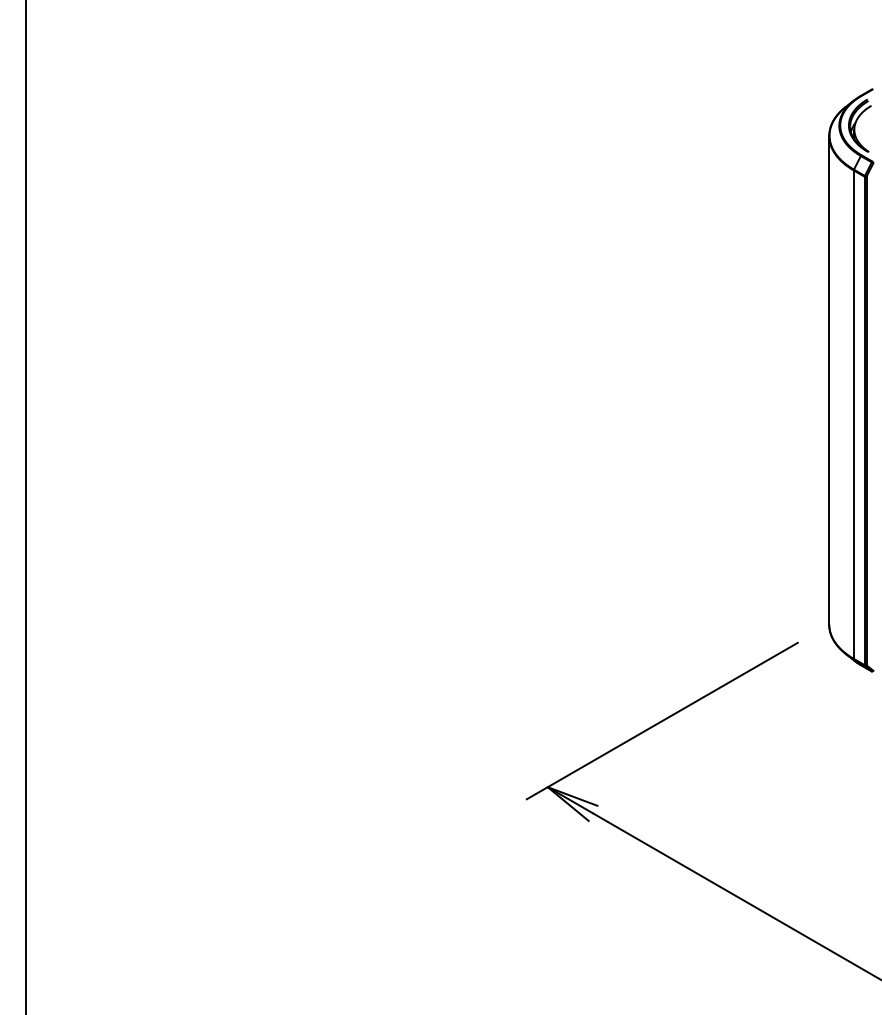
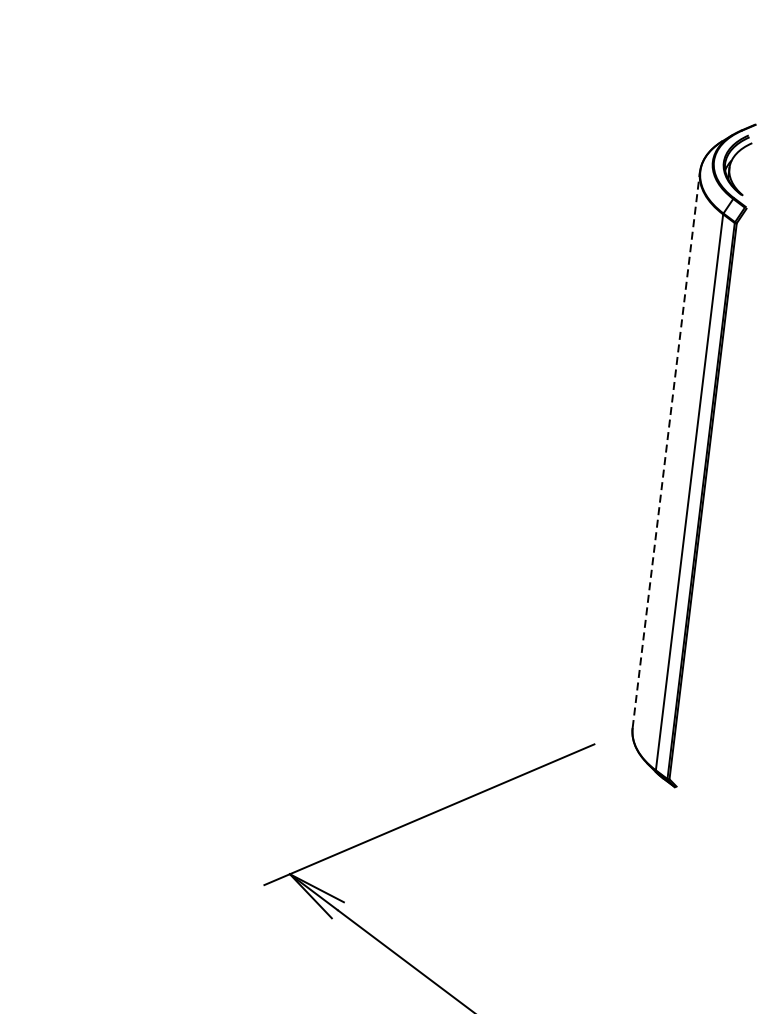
line: (829, 379) -> (666, 448), solid -> dashed

